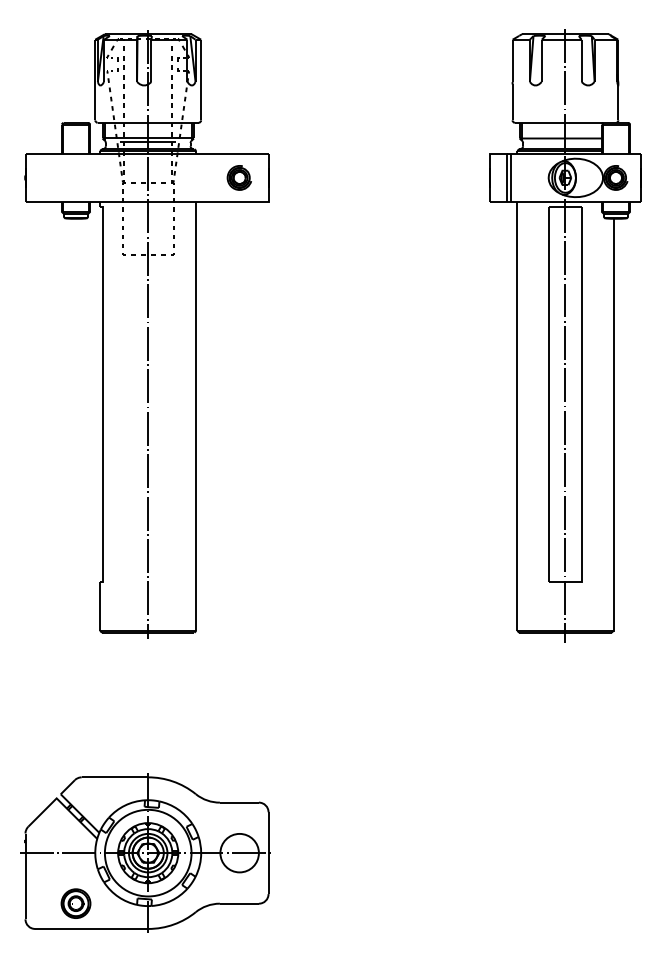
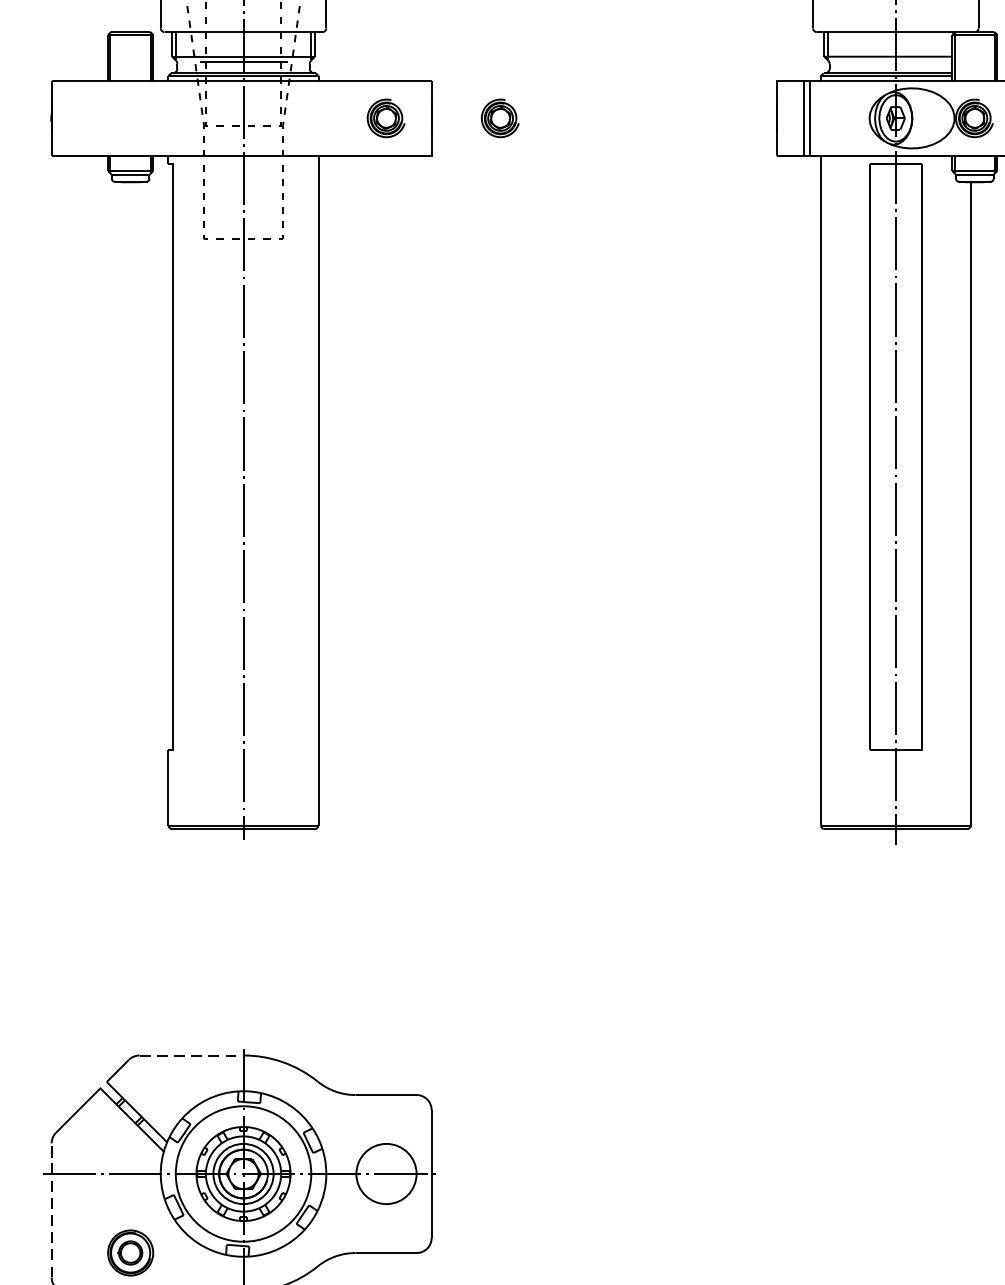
part: (311, 177) -> (498, 117), added
line: (115, 777) -> (192, 1055), solid -> dashed
line: (25, 876) -> (51, 1210), solid -> dashed

